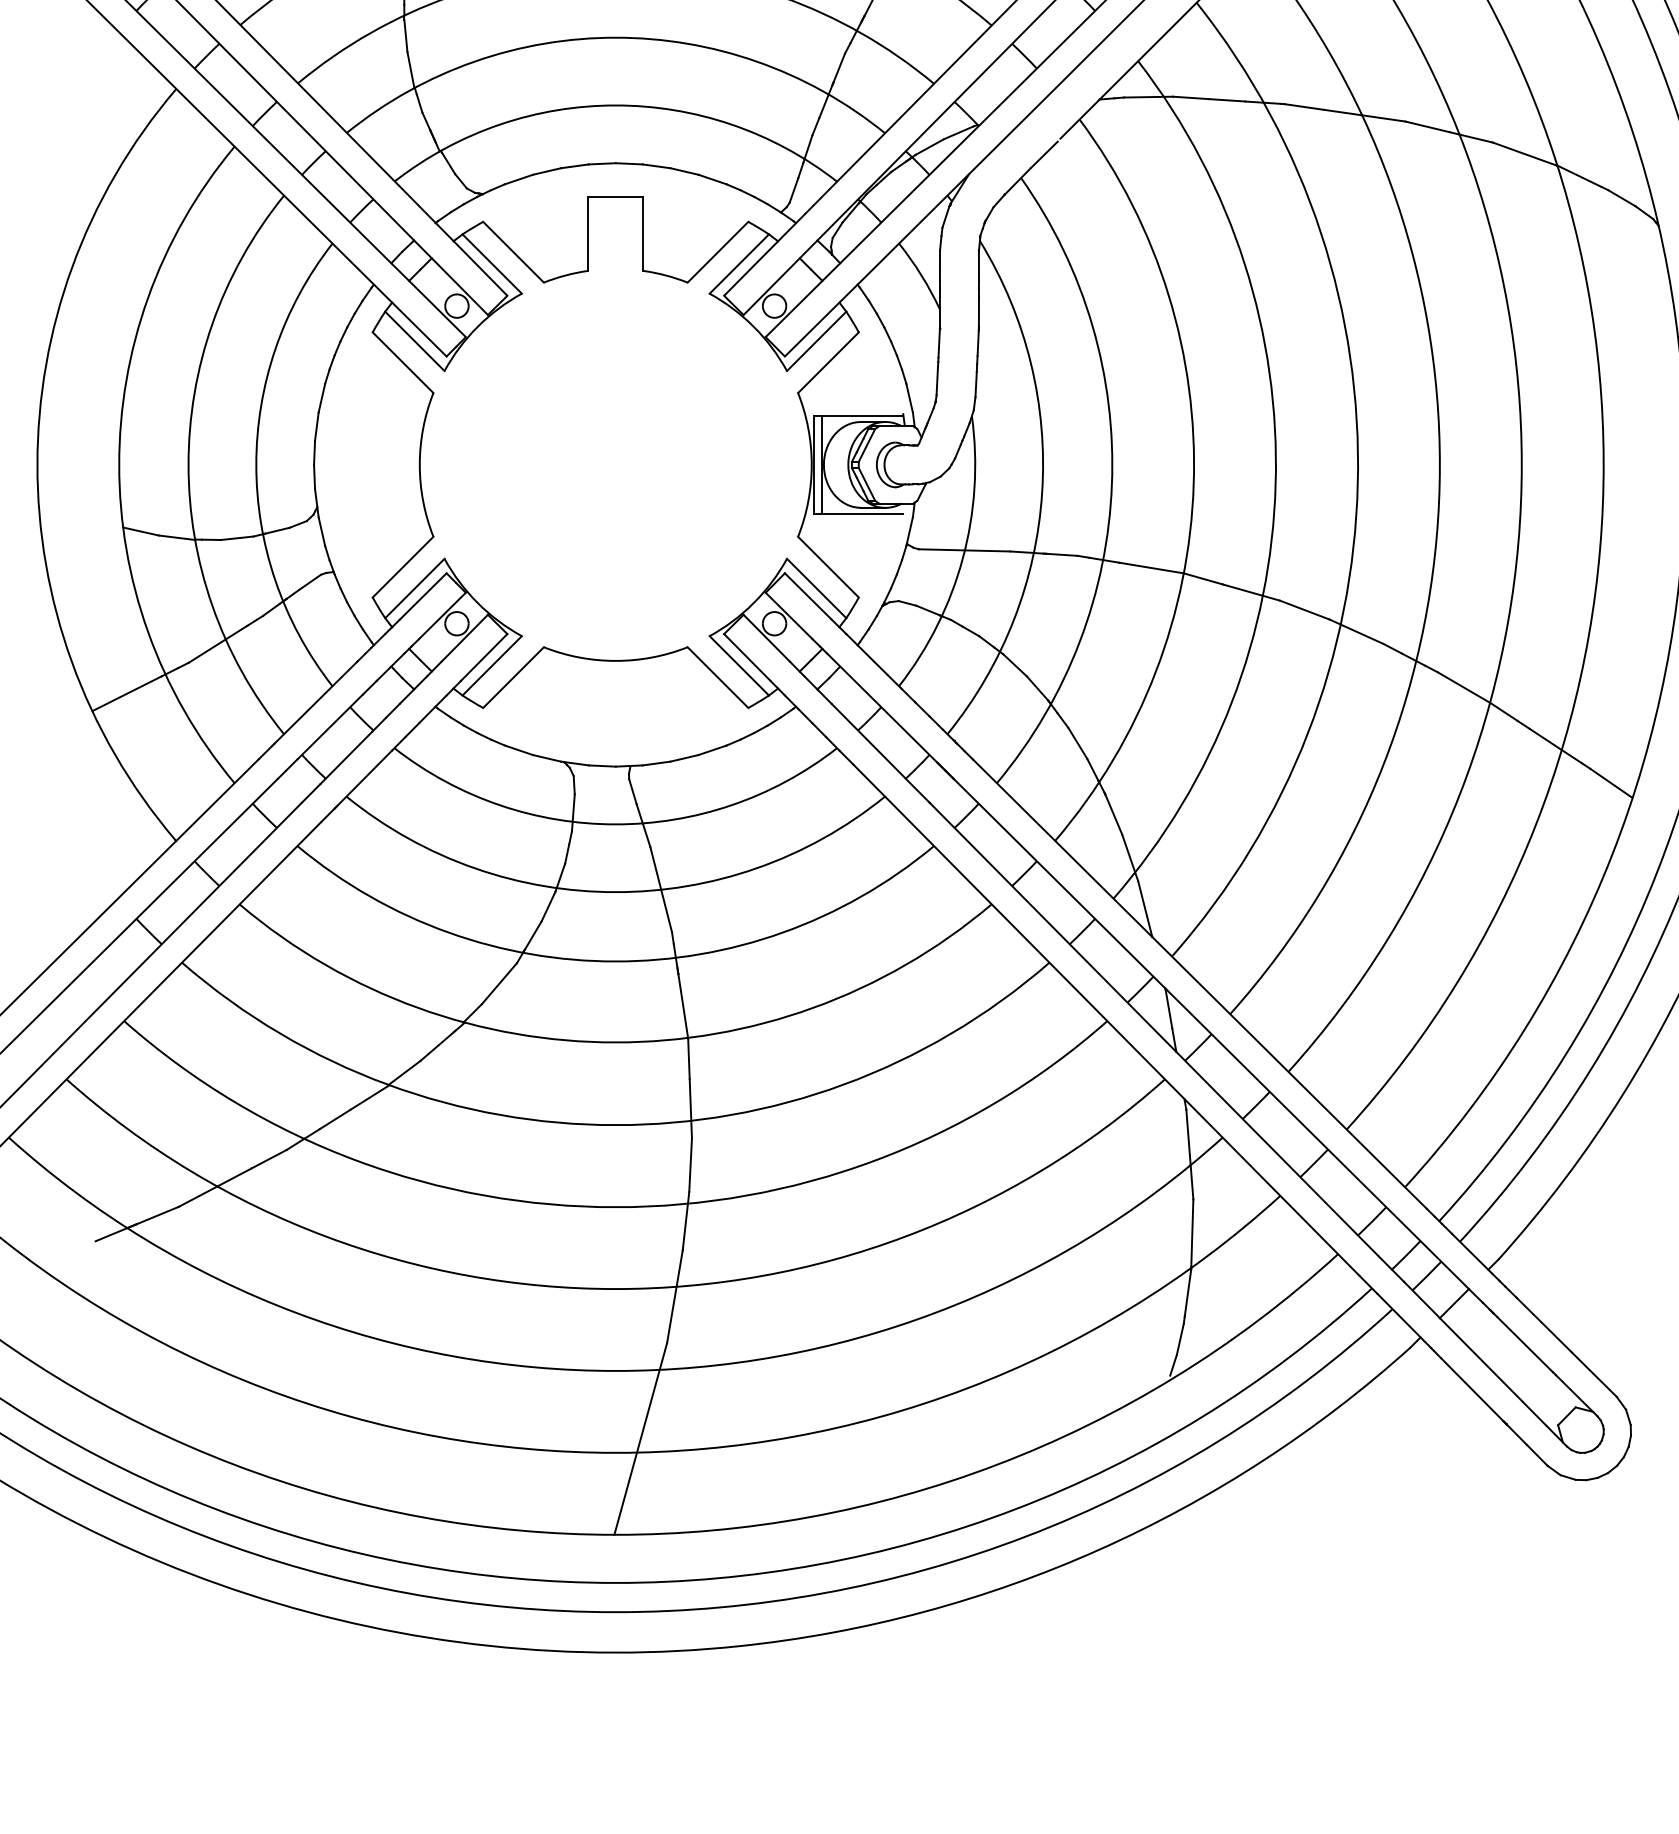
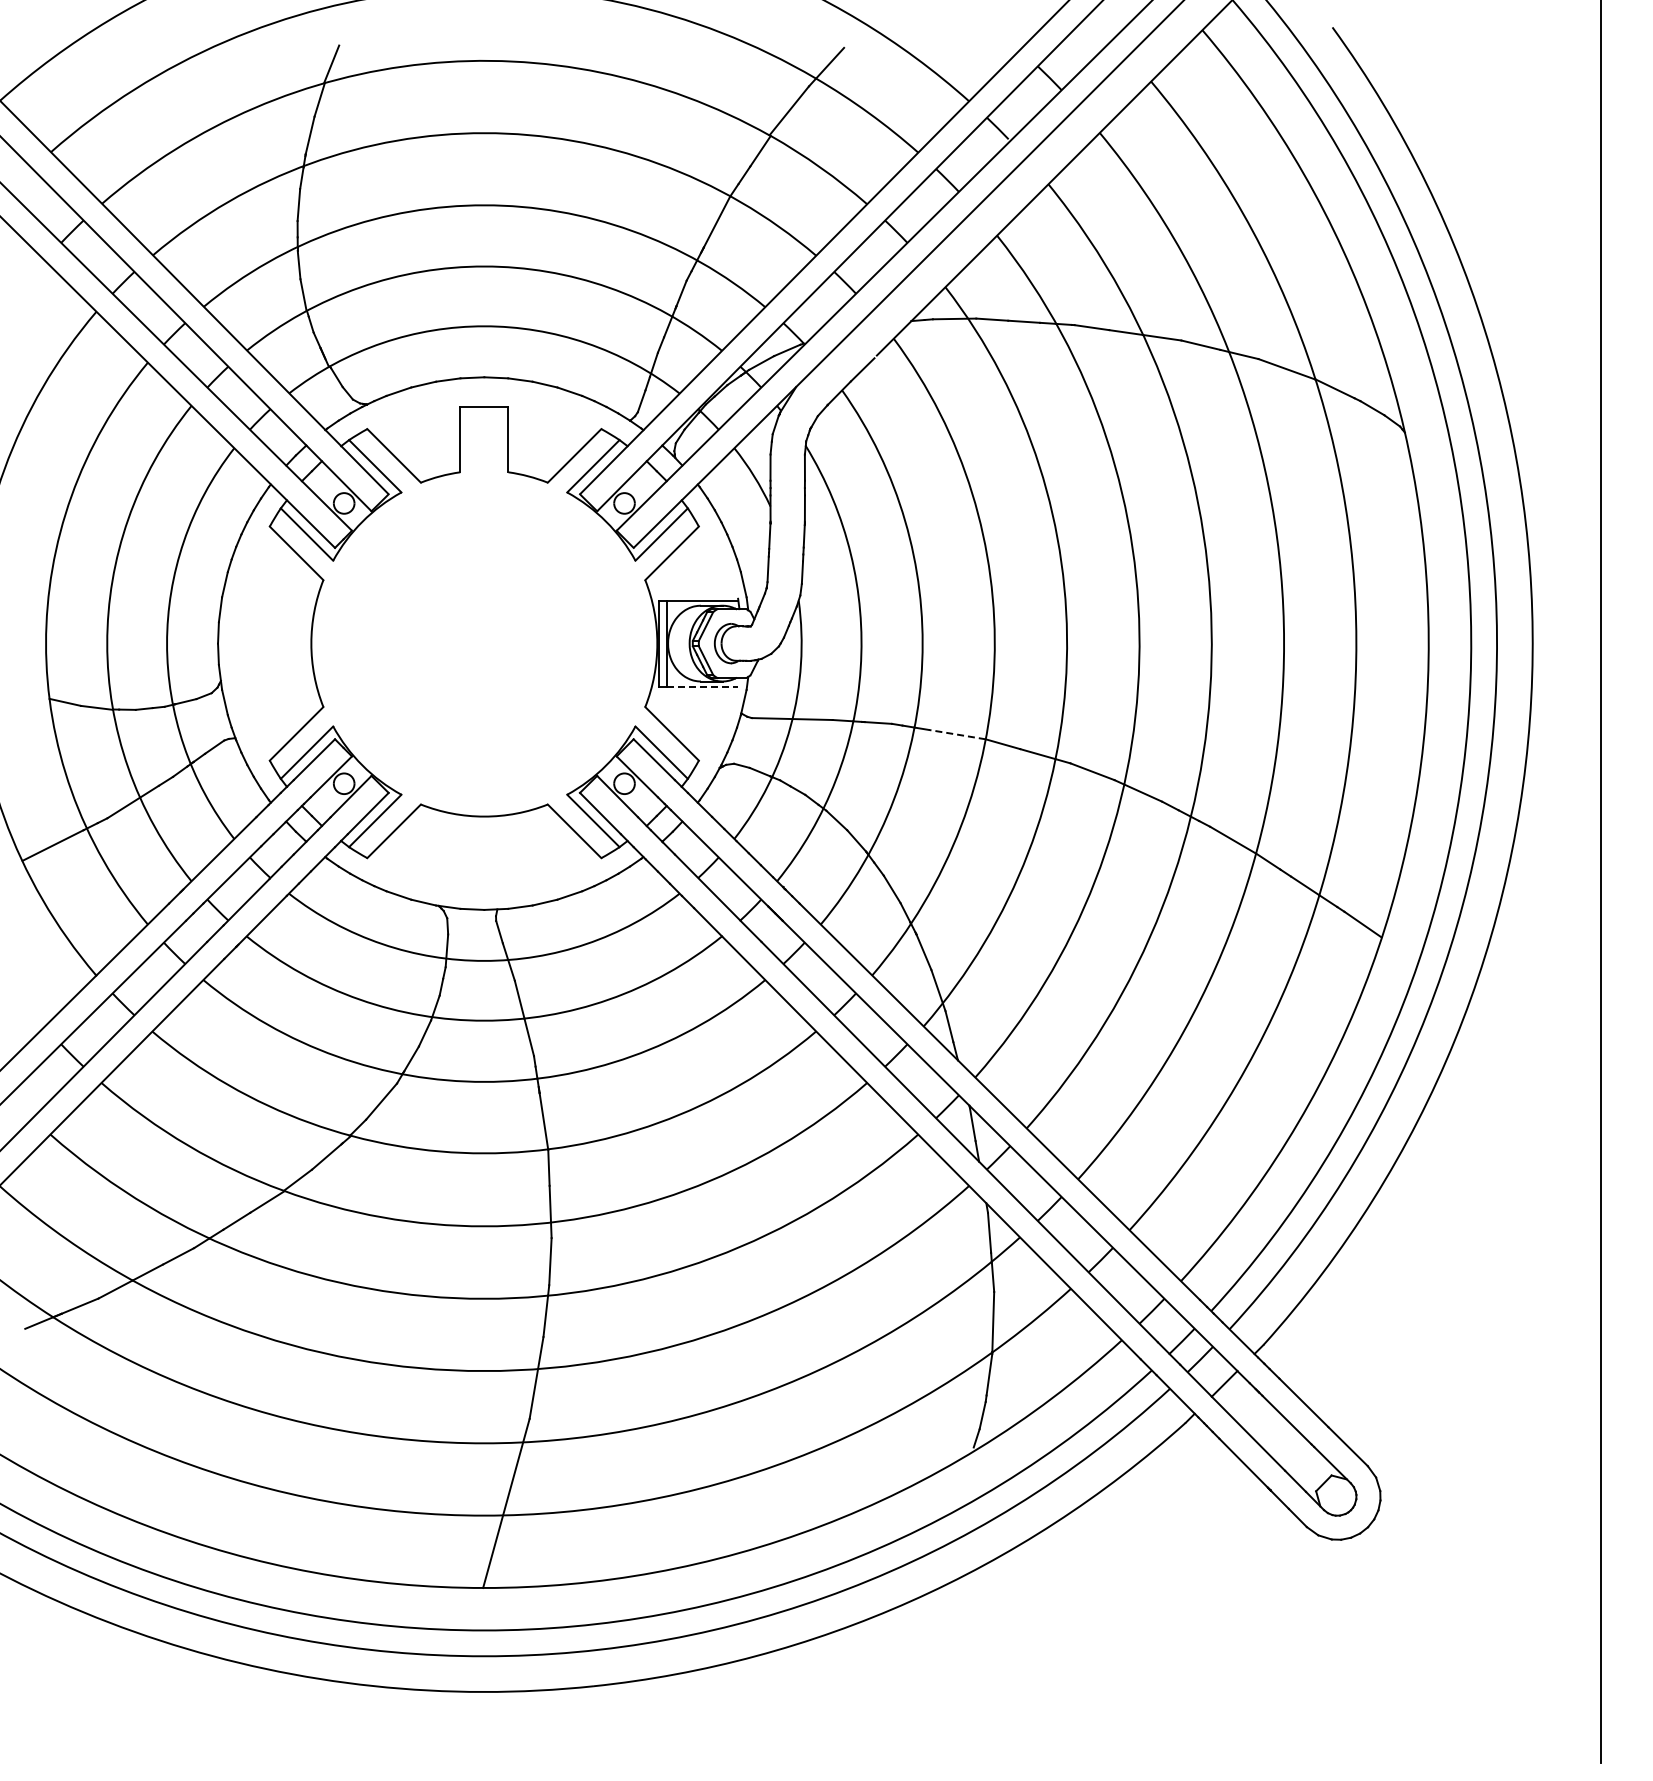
line: (862, 513) -> (702, 686), solid -> dashed
line: (1151, 567) -> (957, 734), solid -> dashed

